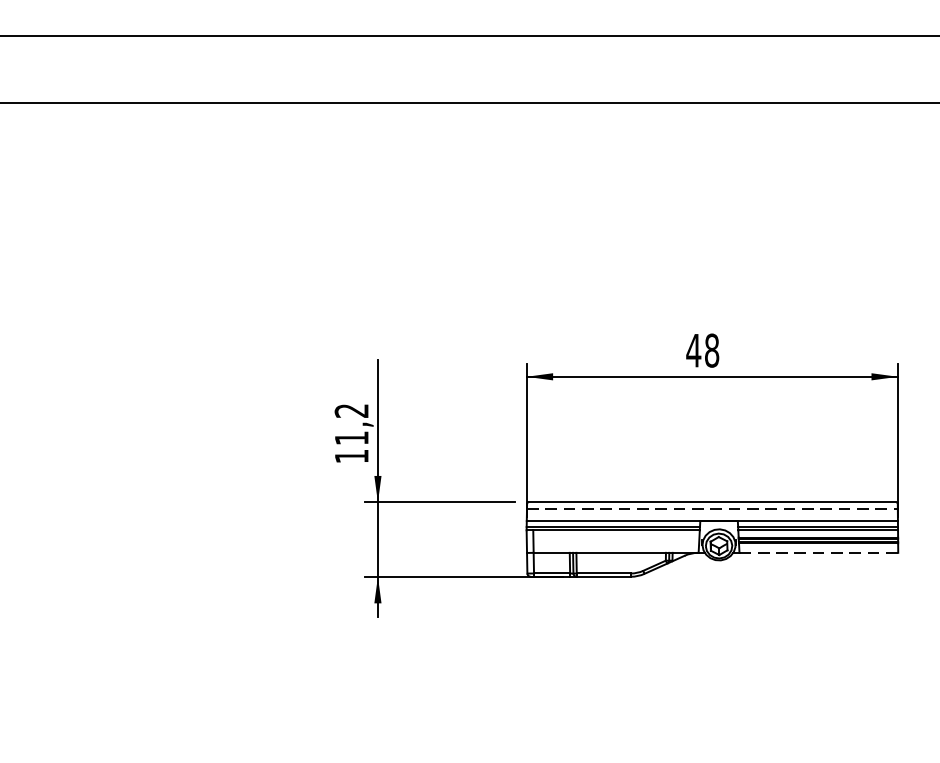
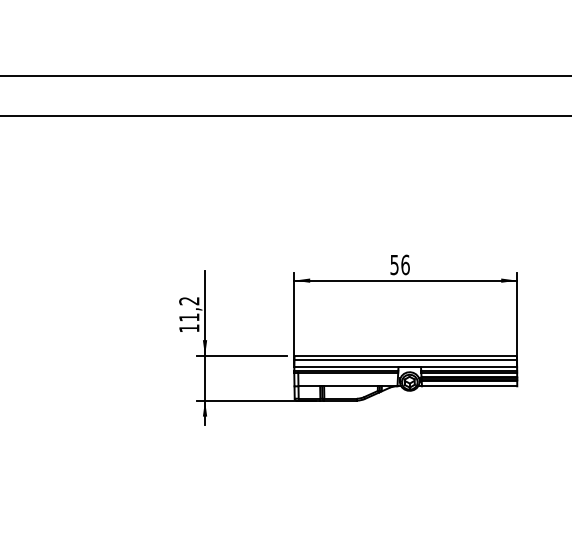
text: (701, 349) -> (399, 264), 48 -> 56
line: (713, 509) -> (406, 360), dashed -> solid
line: (818, 553) -> (469, 386), dashed -> solid

